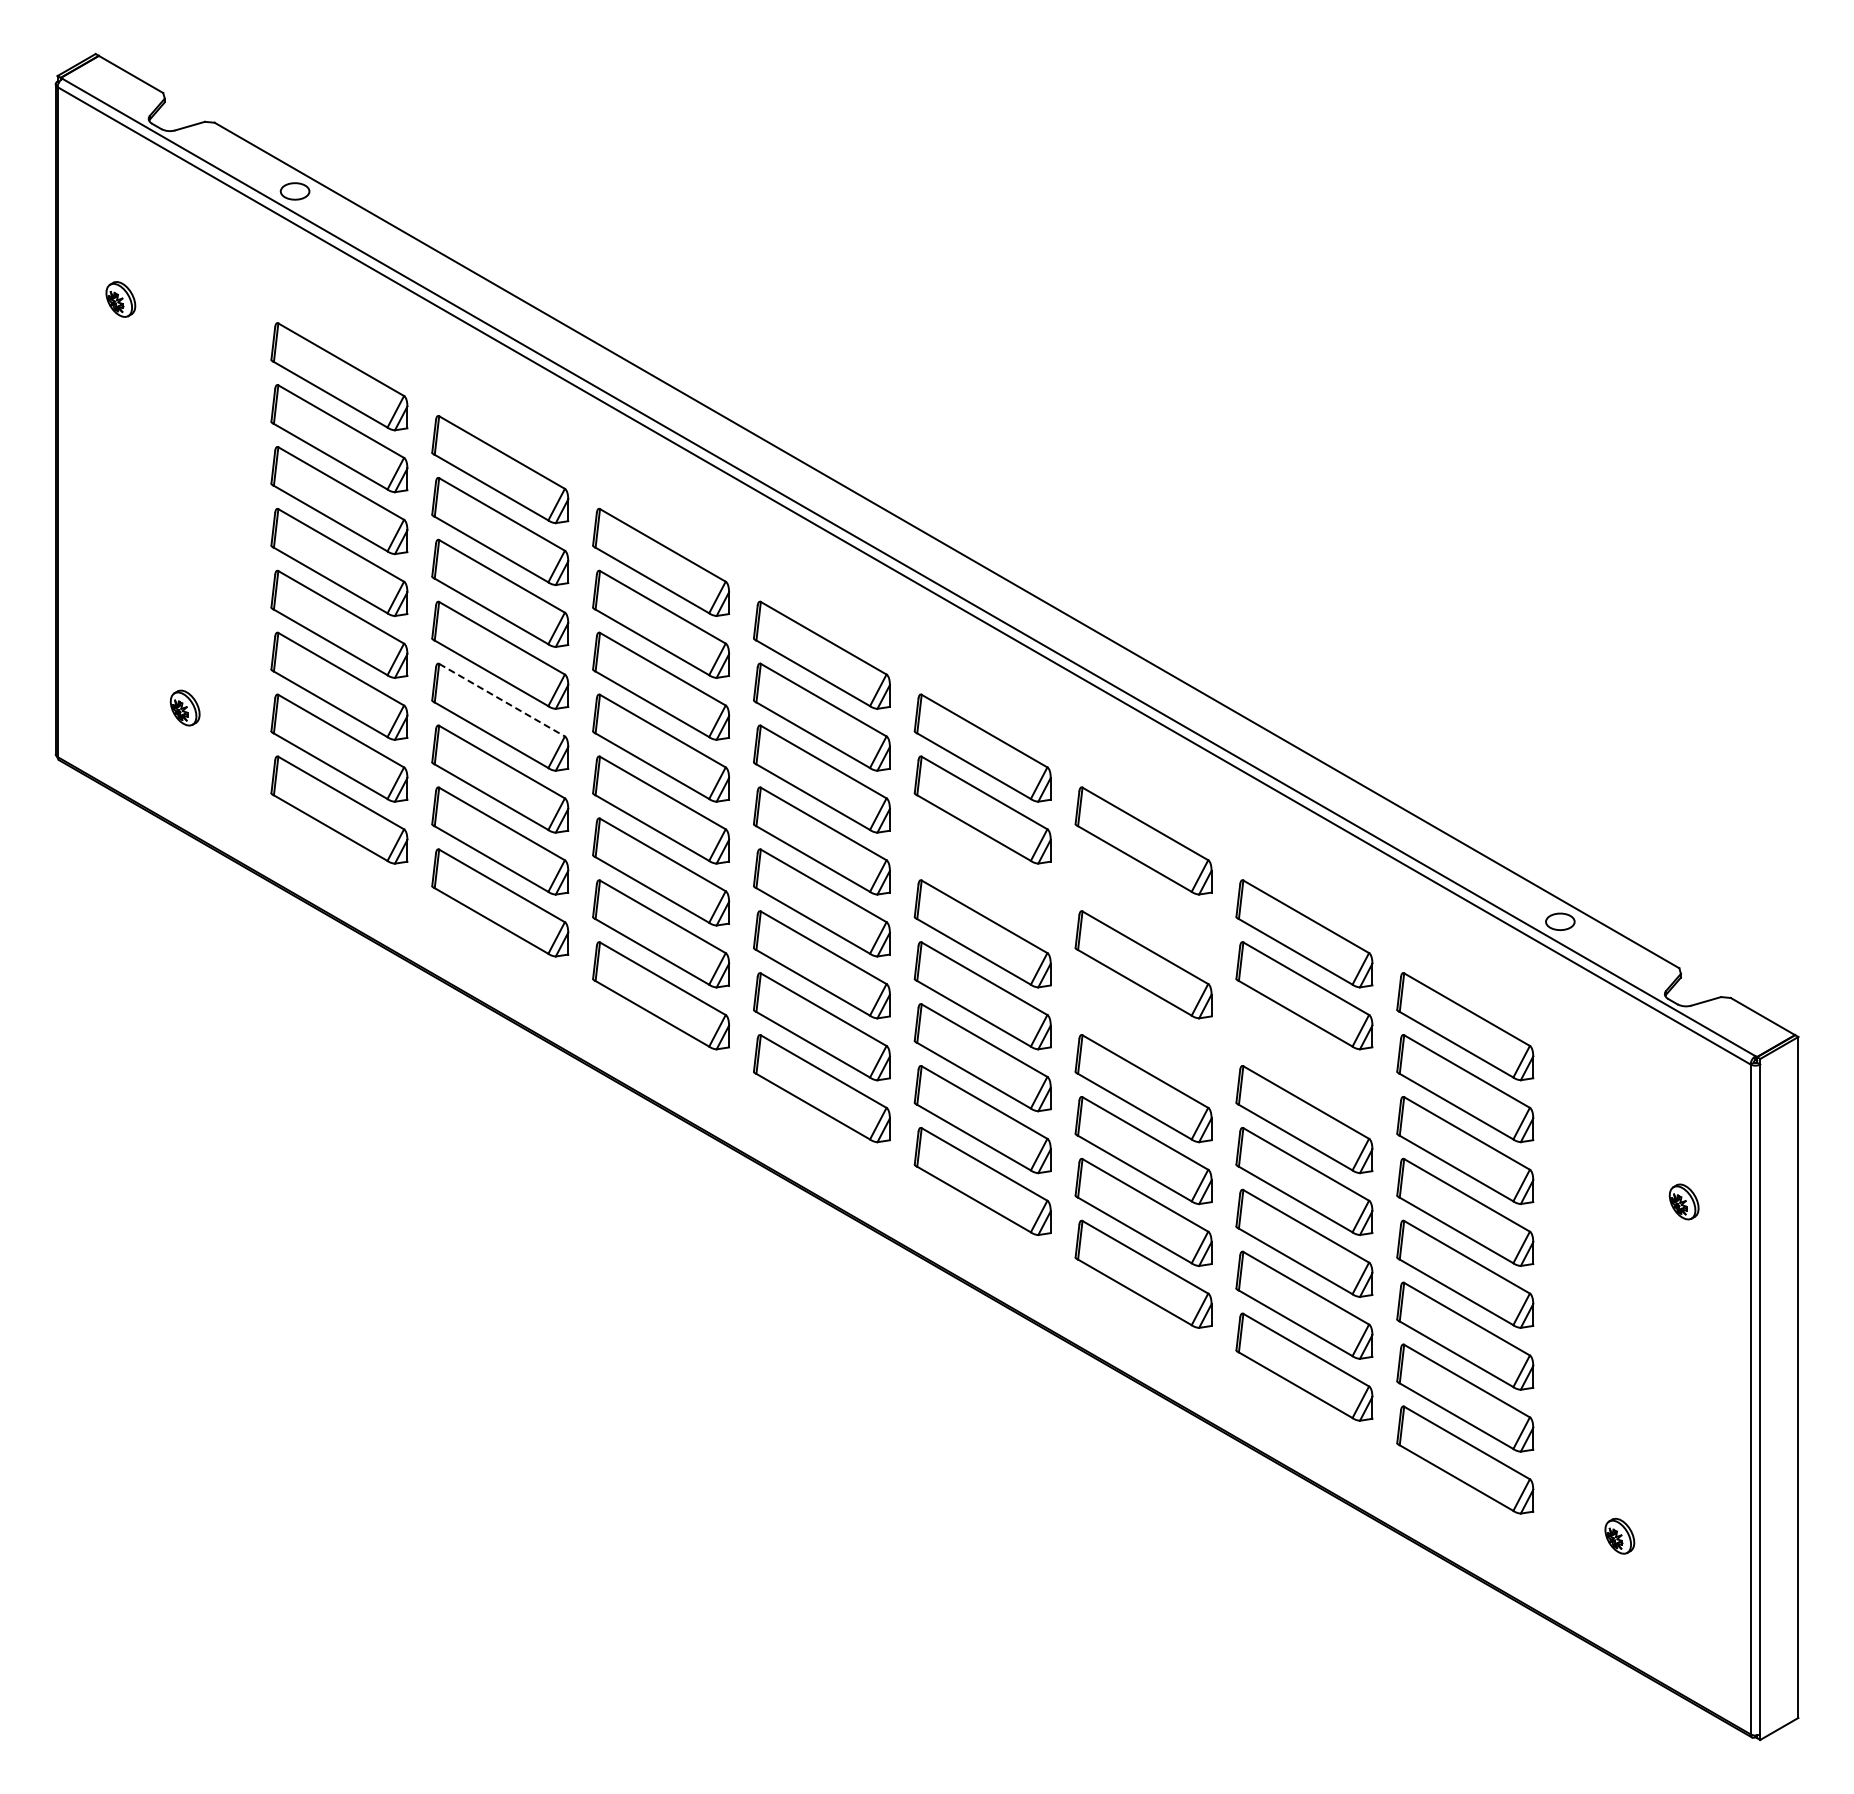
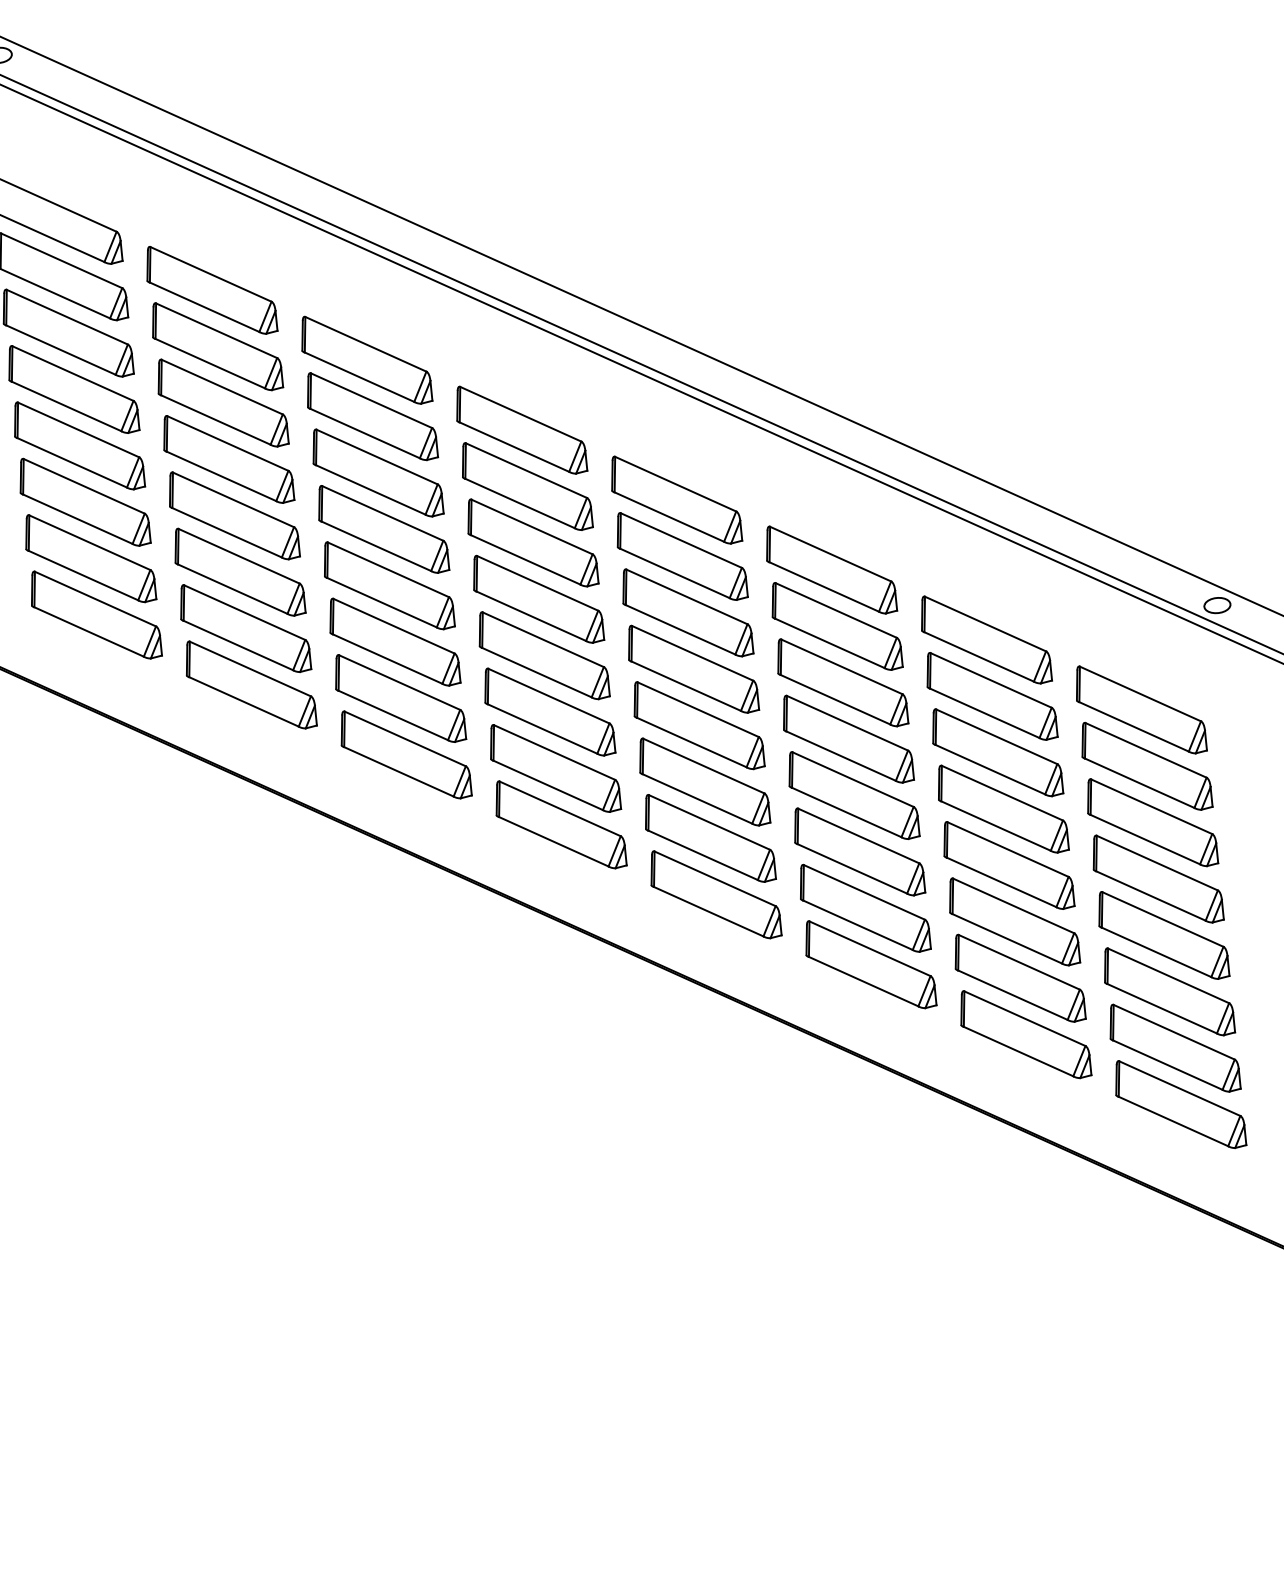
line: (502, 700) -> (233, 500), dashed -> solid
part: (982, 871) -> (686, 612), added
part: (1143, 902) -> (836, 625), added
part: (1143, 1026) -> (847, 738), added
part: (1304, 1057) -> (996, 752), added

